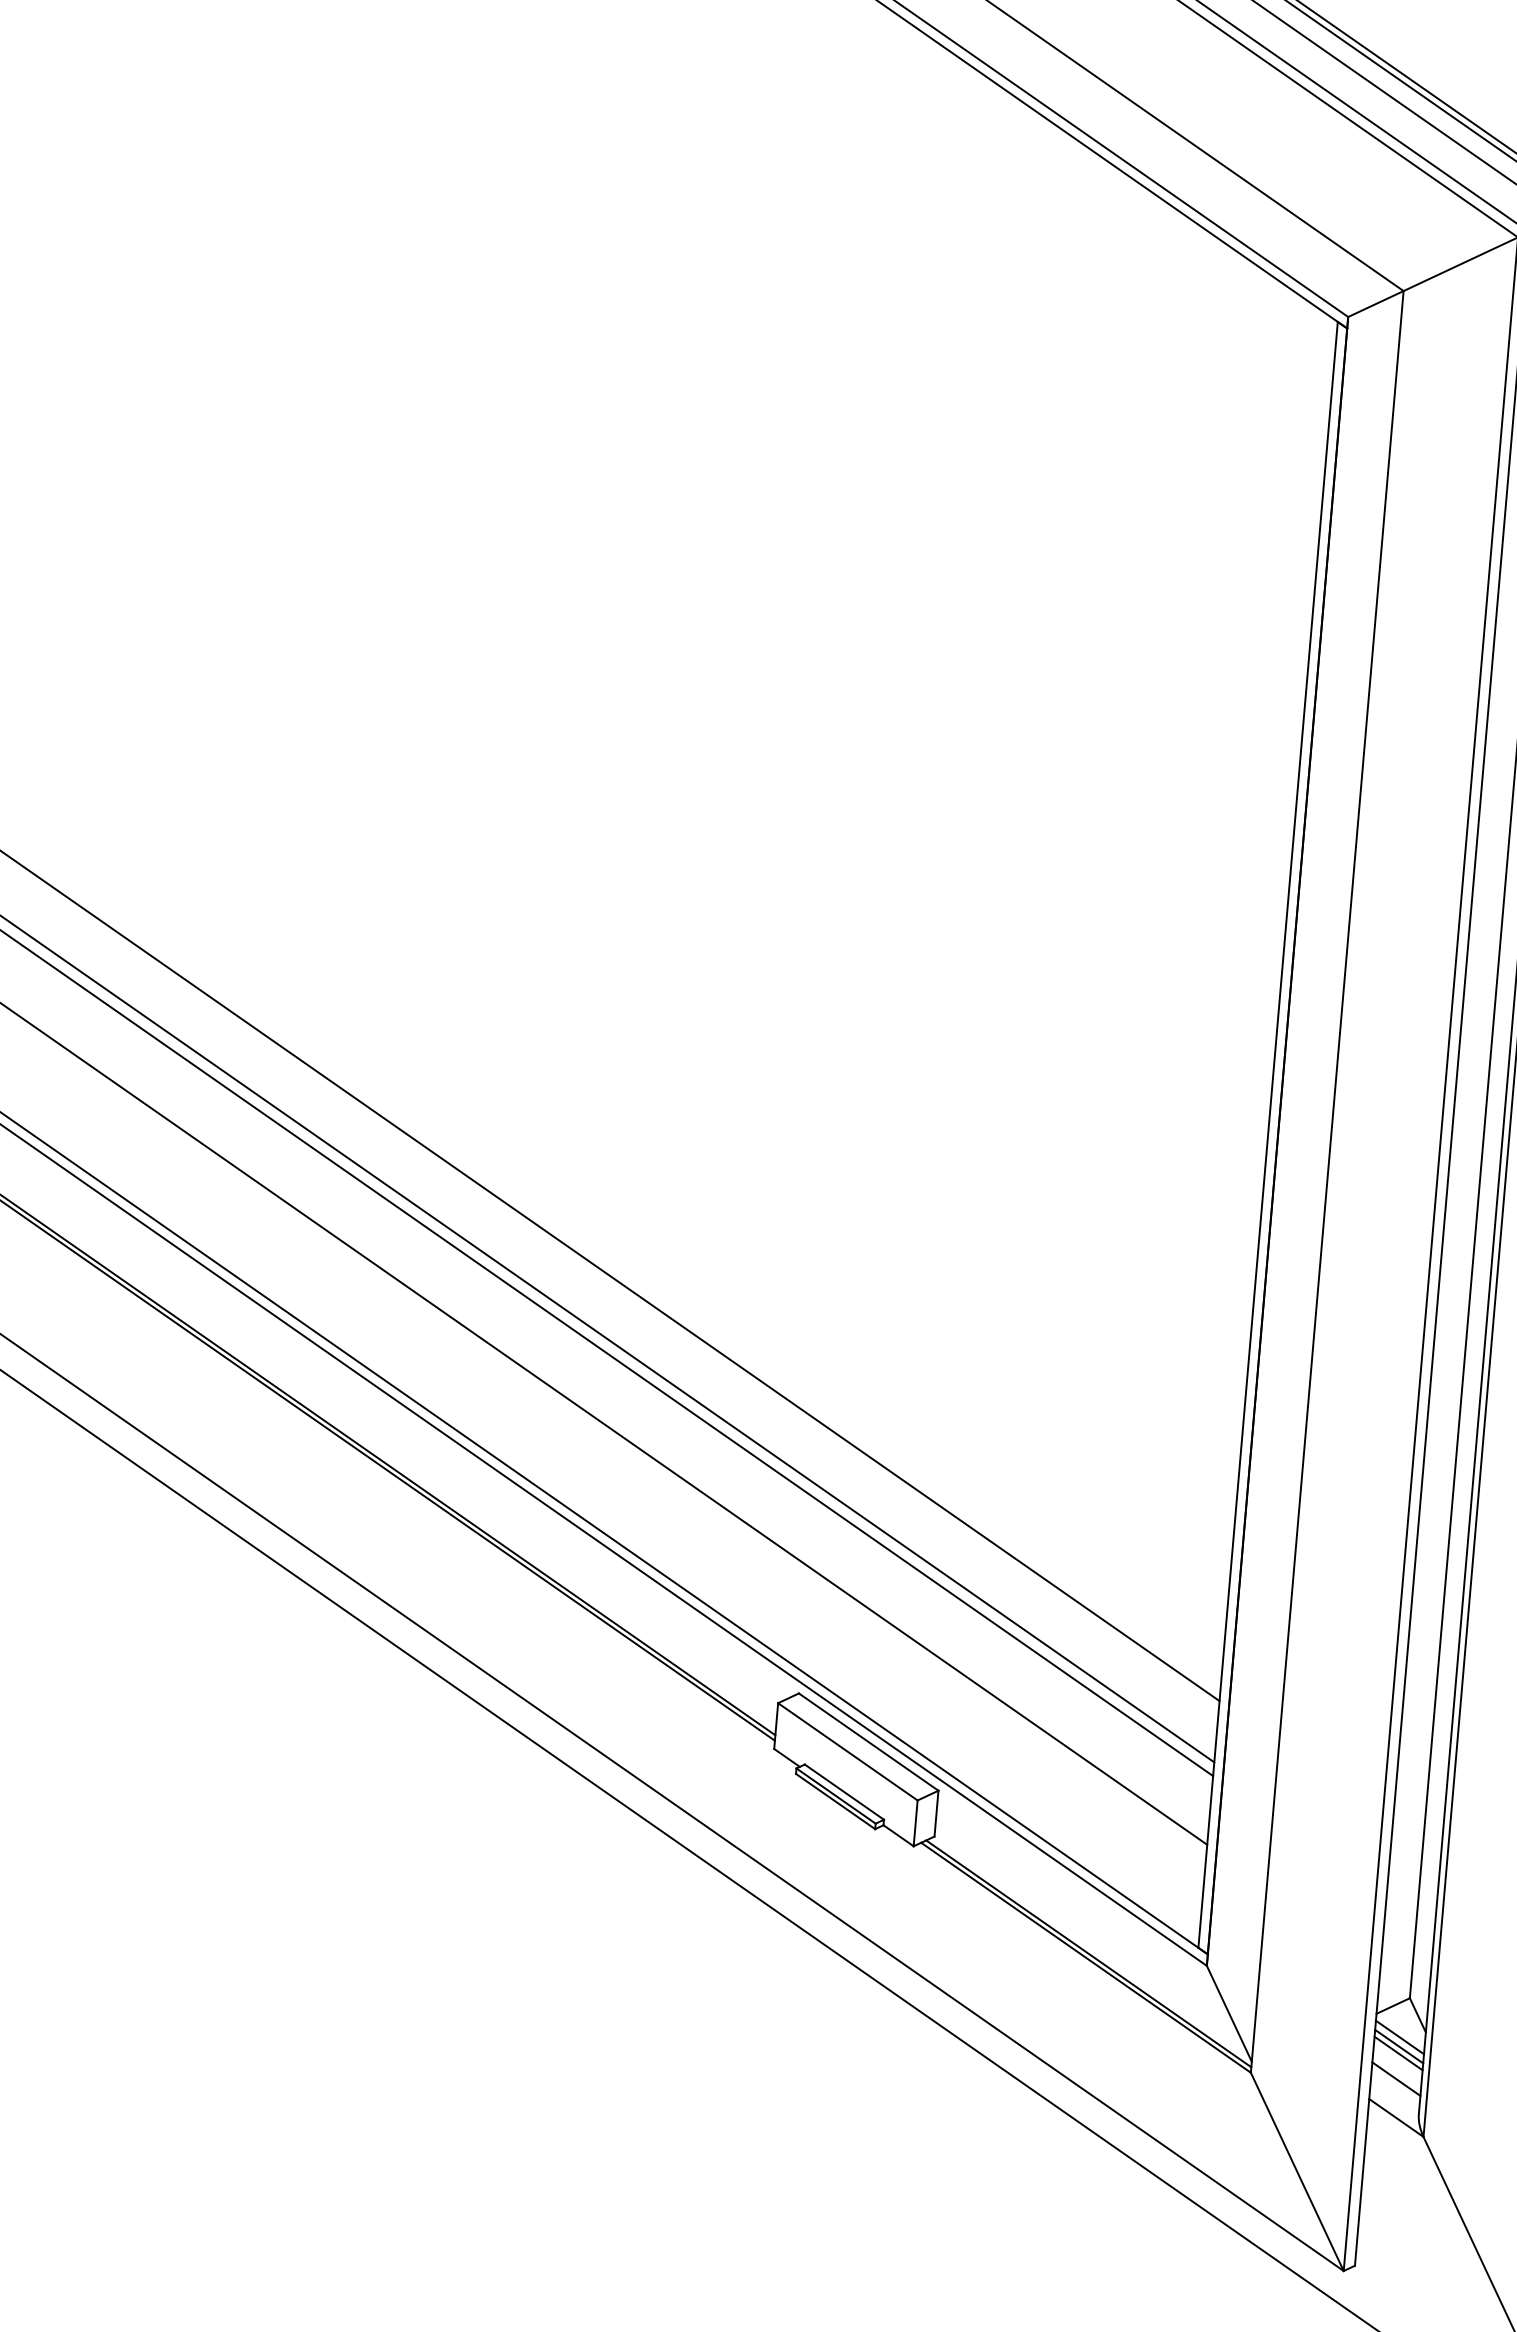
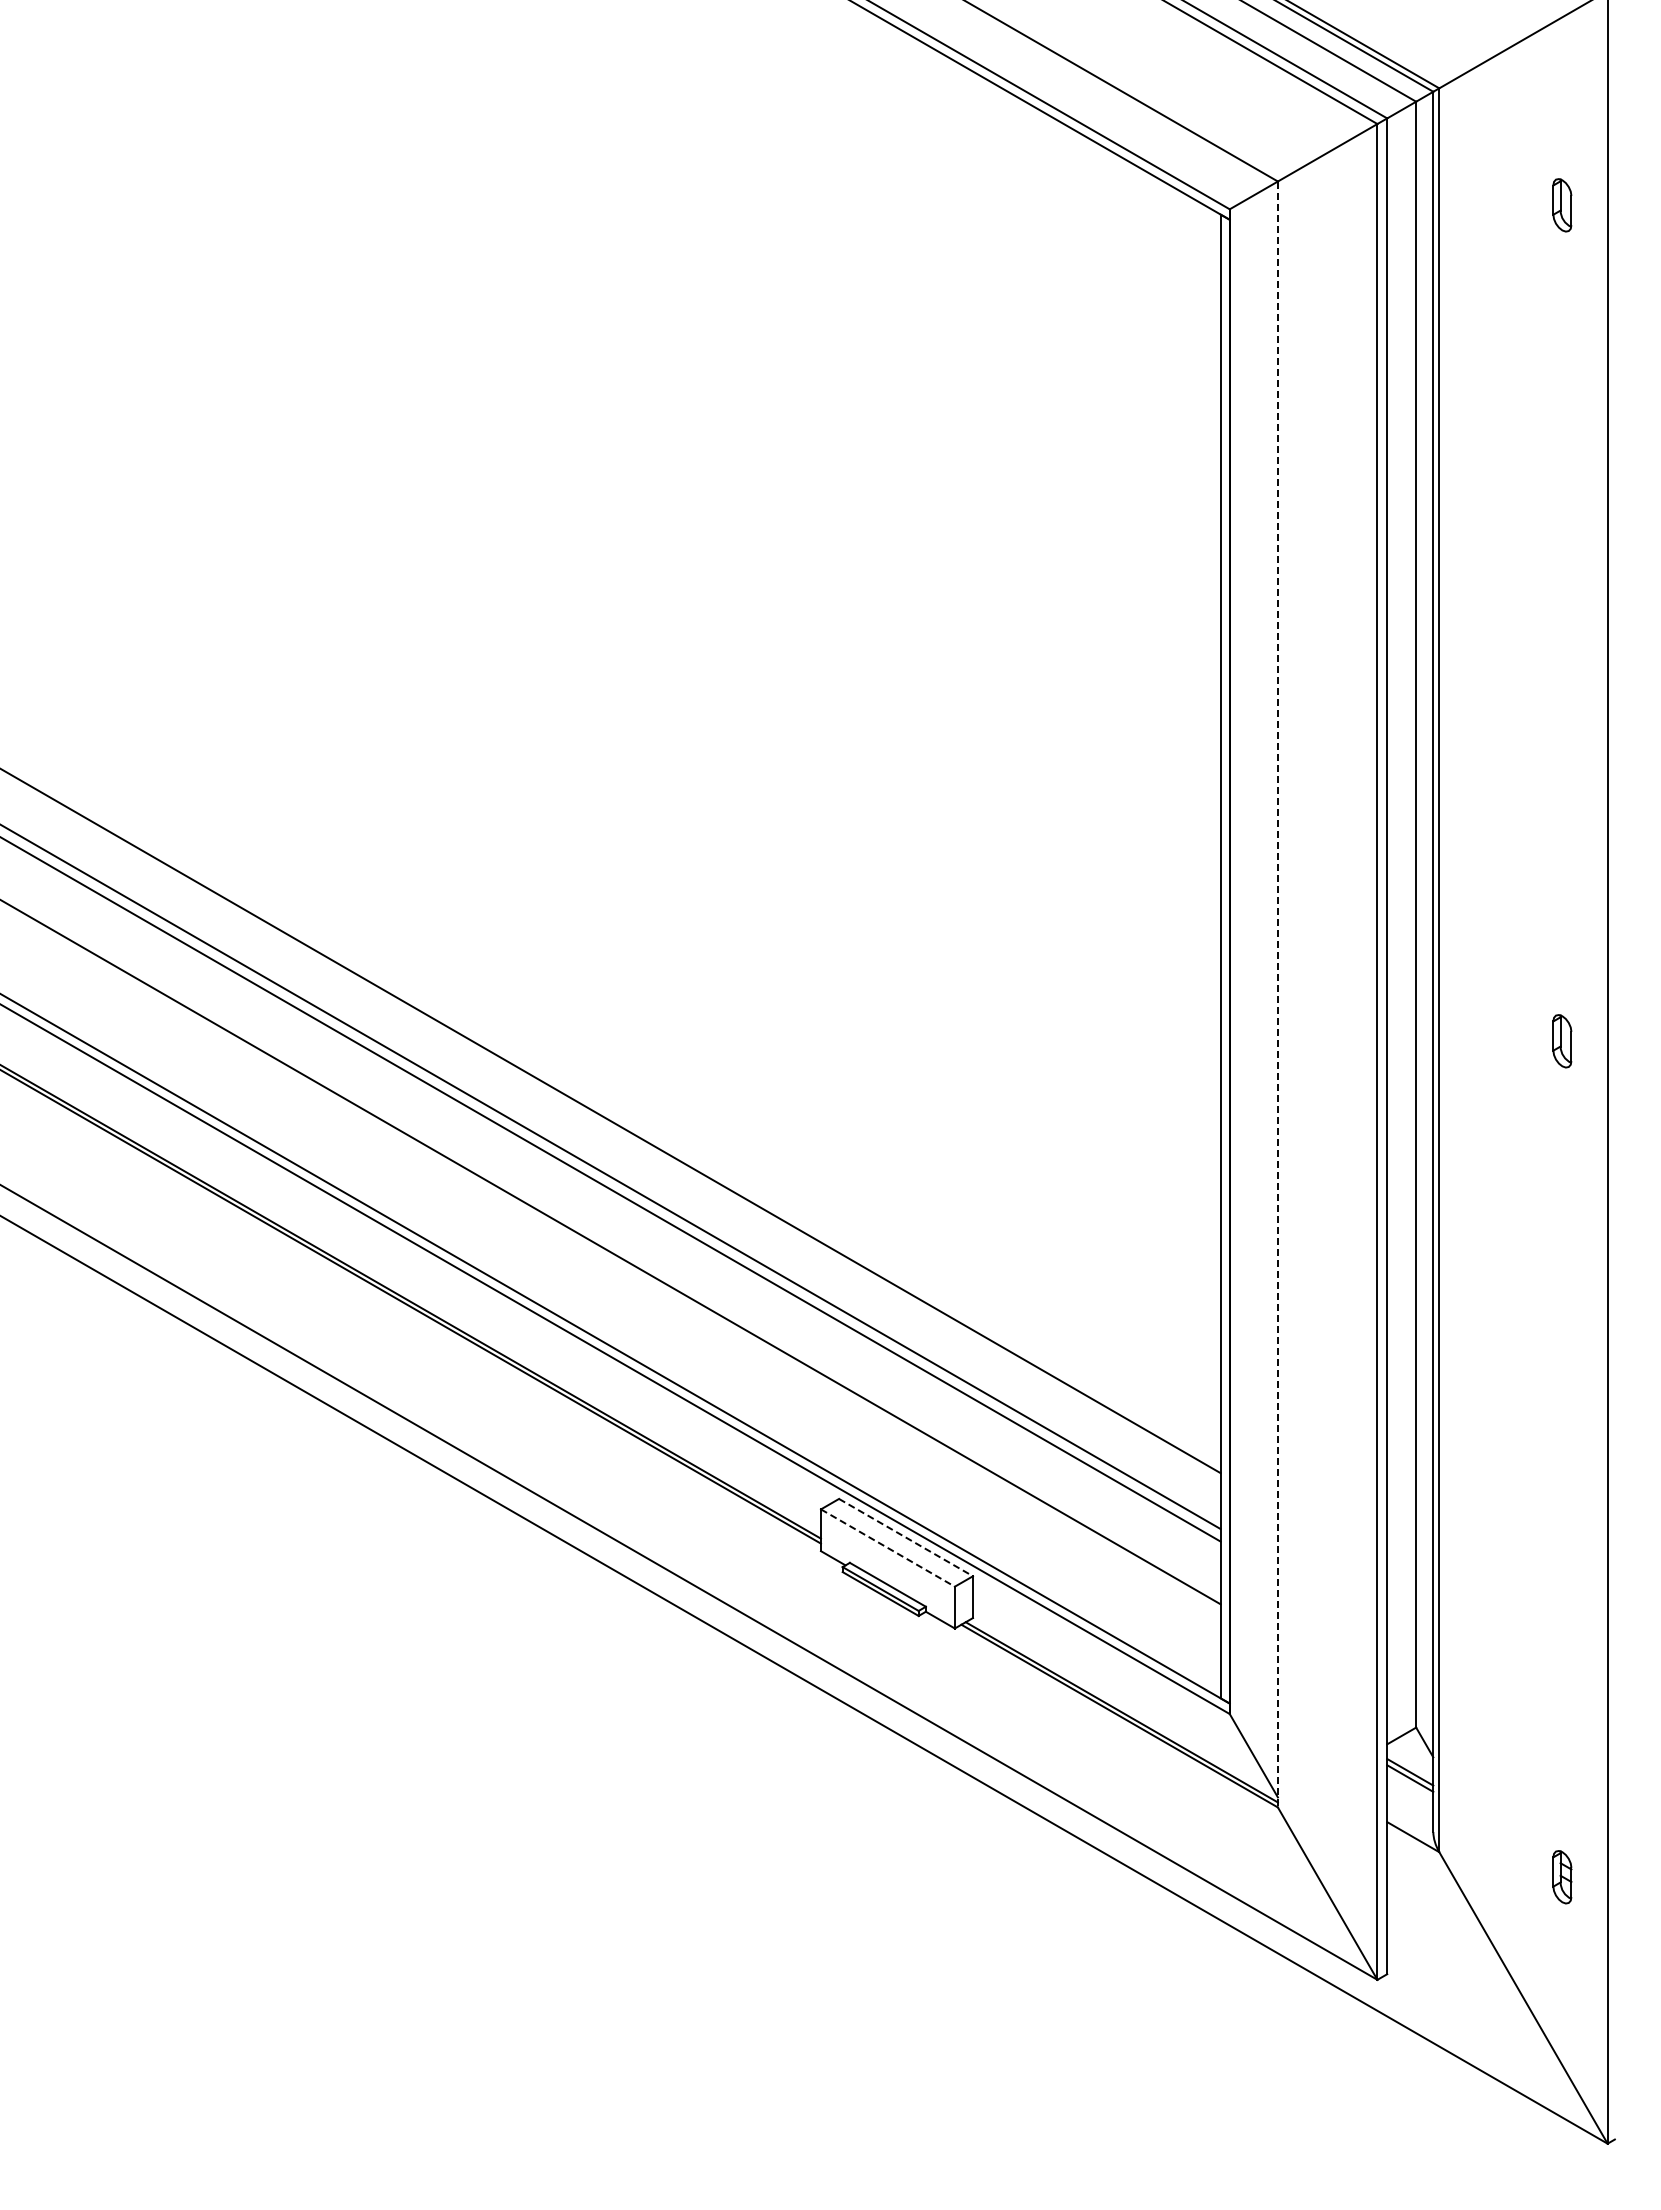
line: (1326, 1181) -> (1277, 994), solid -> dashed
line: (869, 1742) -> (906, 1537), solid -> dashed
line: (848, 1752) -> (888, 1548), solid -> dashed
line: (1400, 2037) -> (1410, 1763), removed
line: (1396, 2078) -> (1410, 1801), removed

